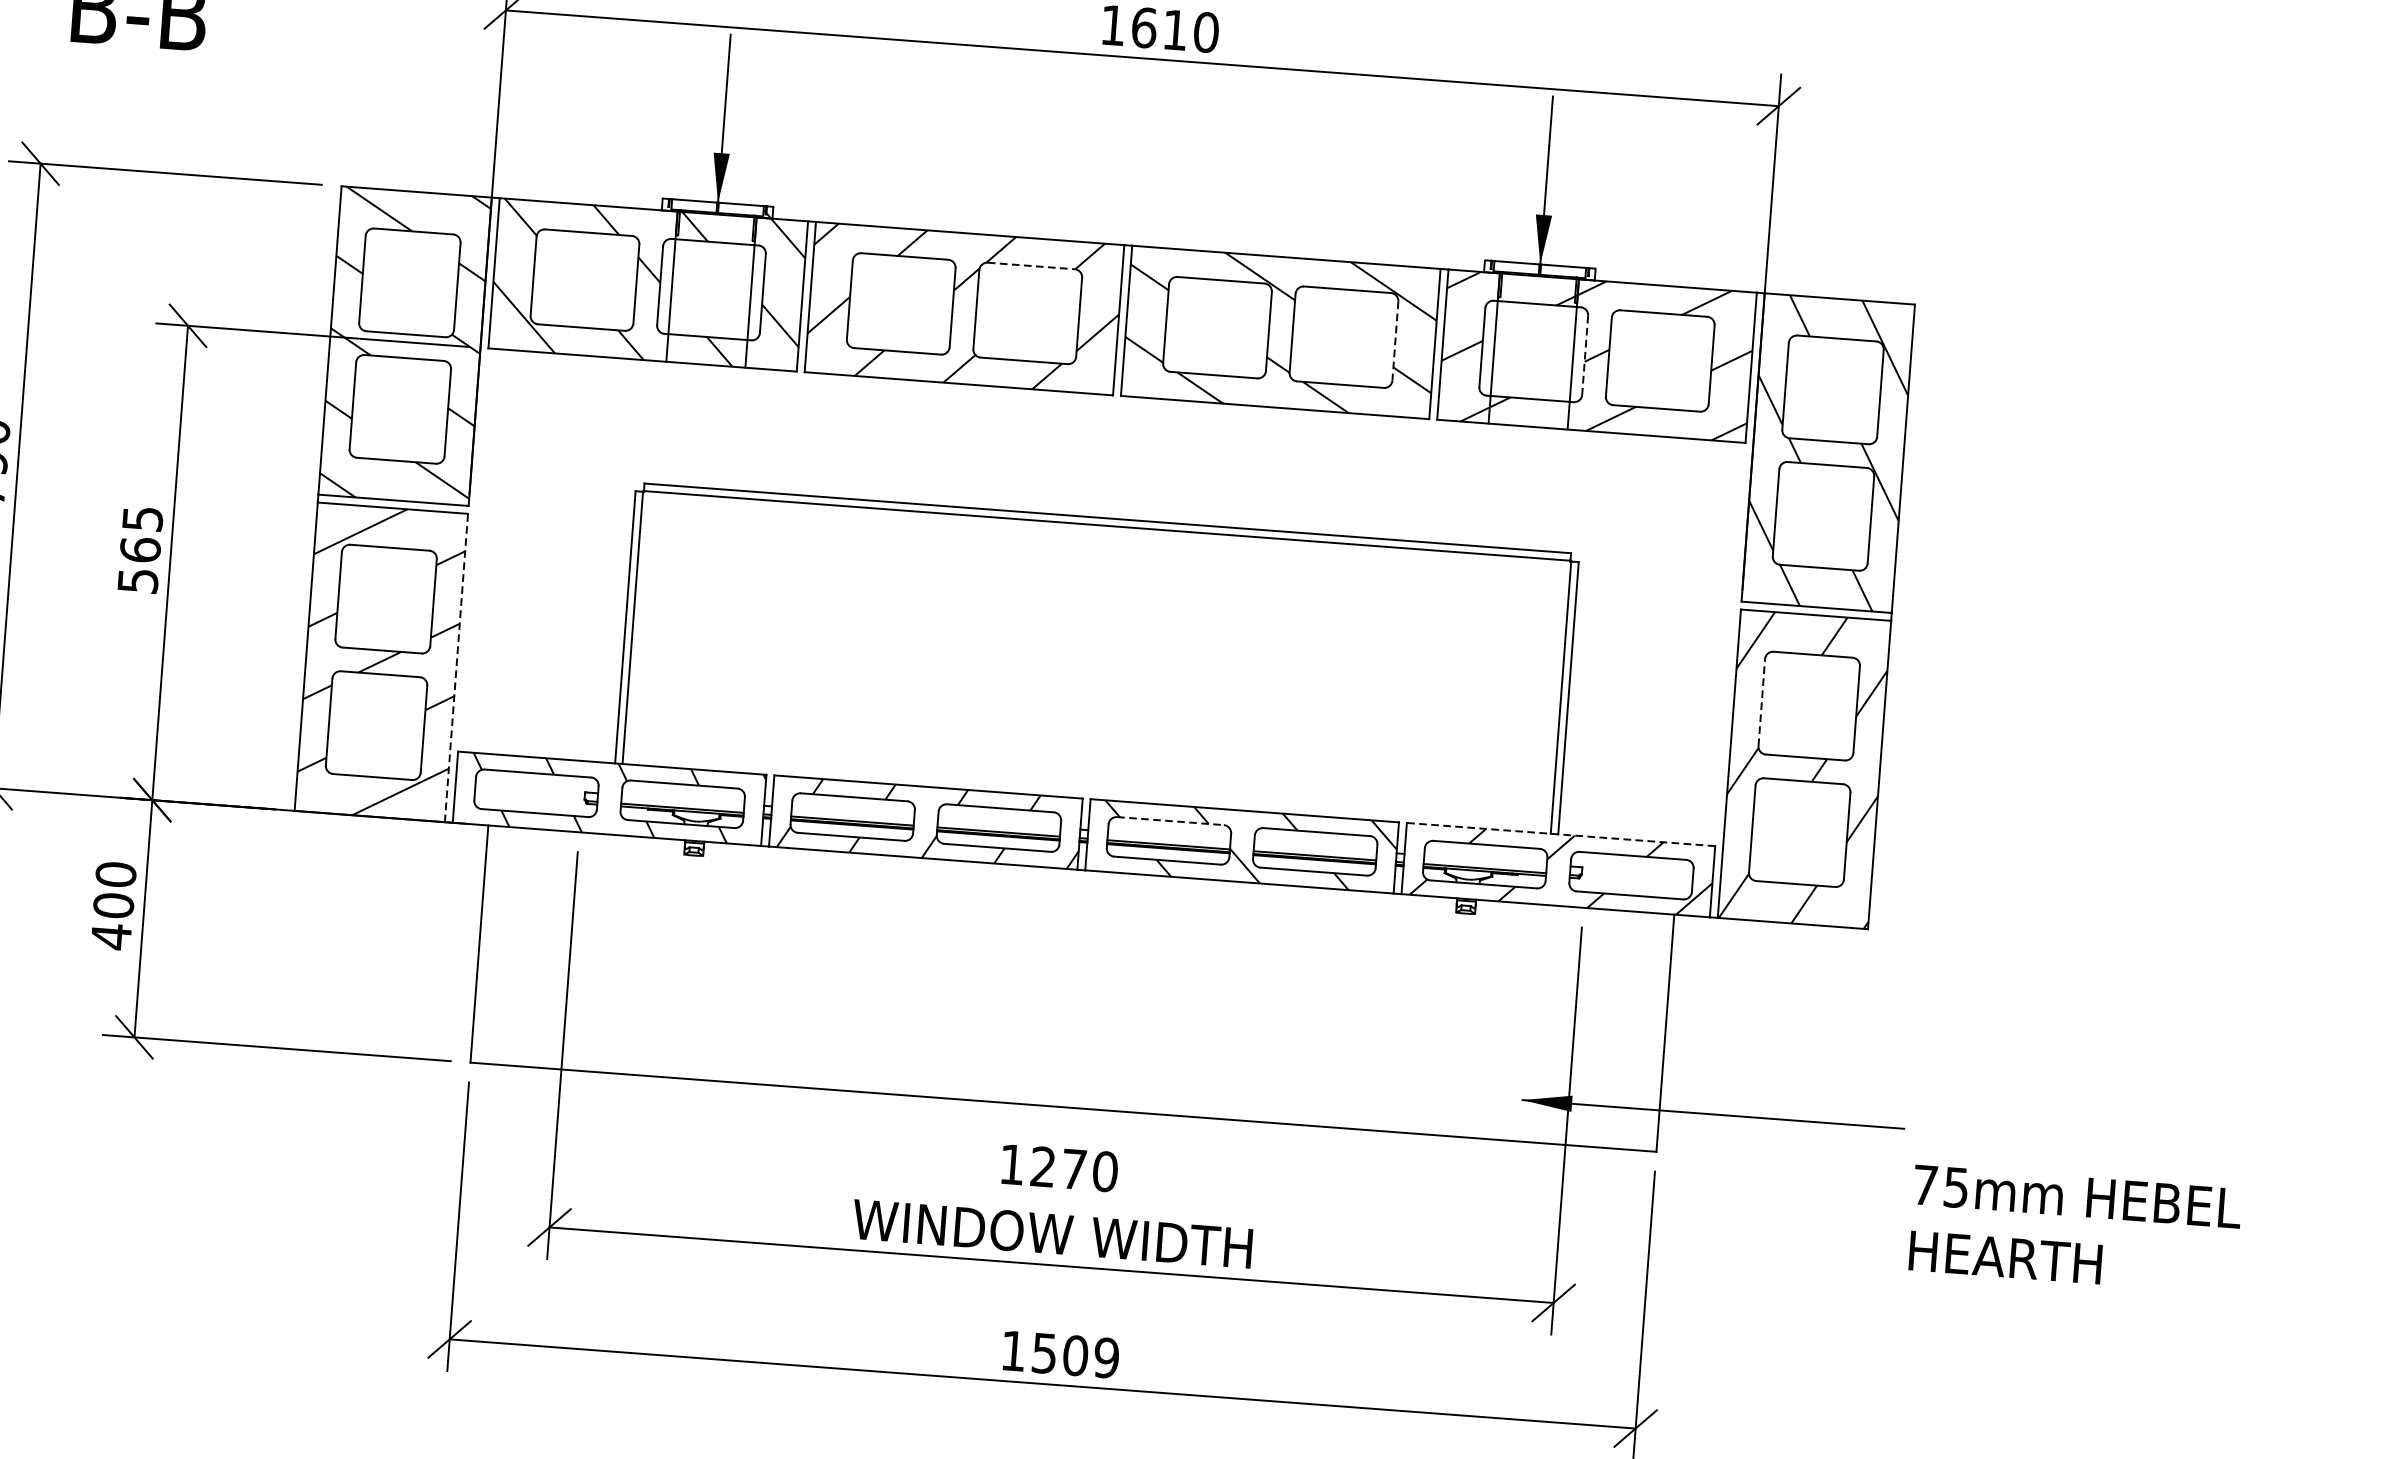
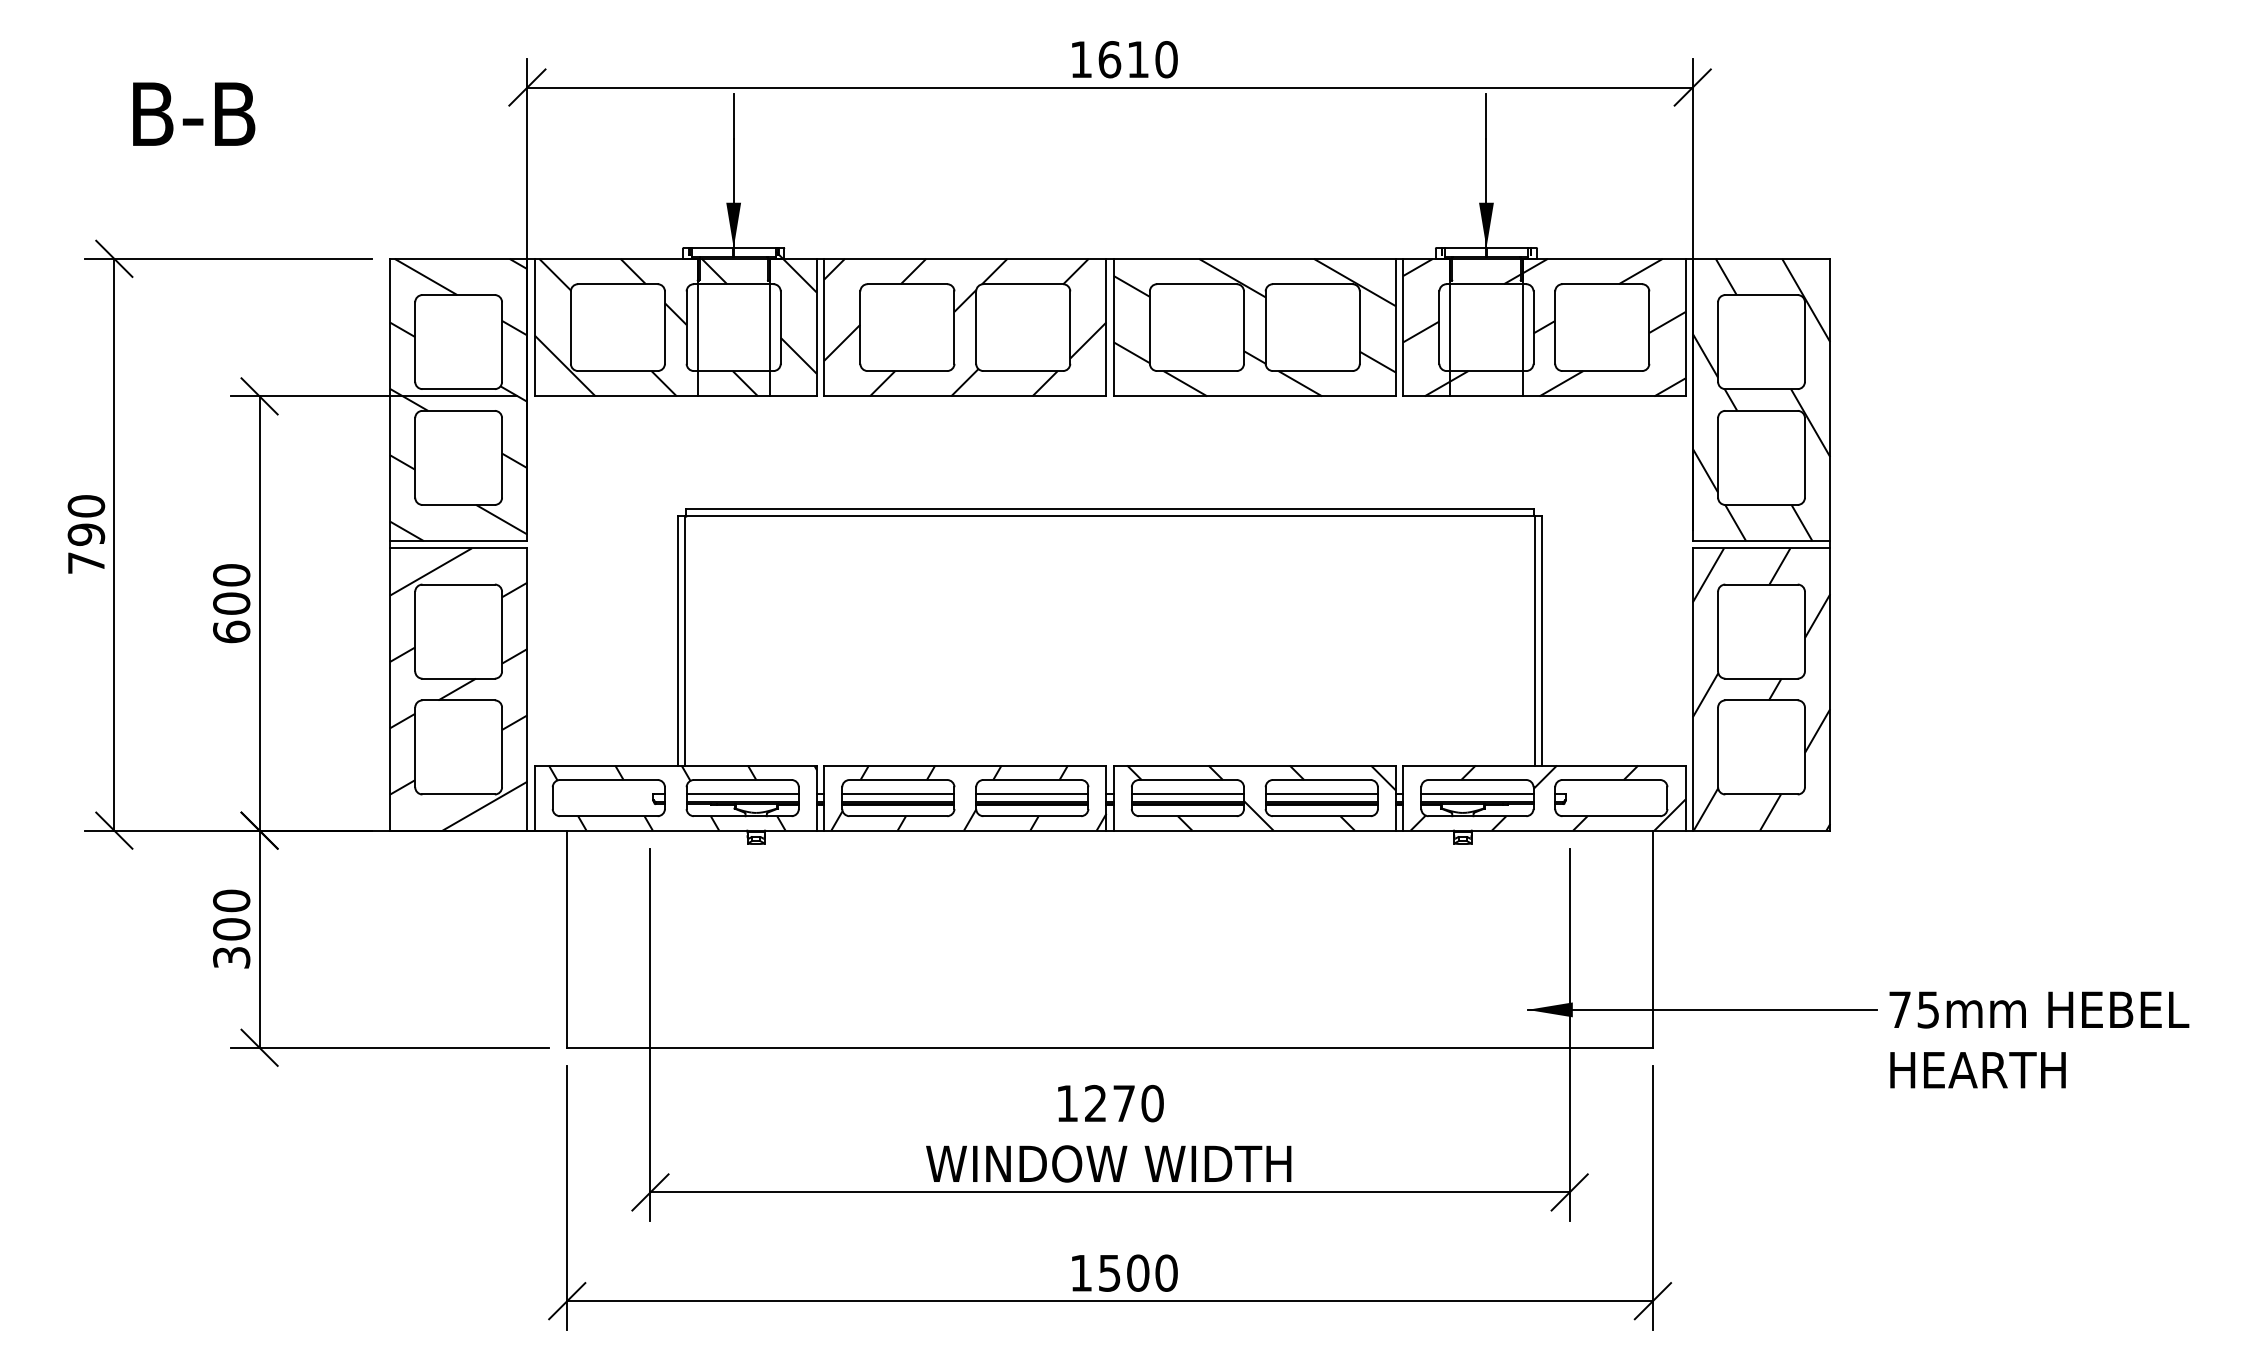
line: (1031, 266) -> (1023, 284), dashed -> solid
line: (1394, 342) -> (1359, 328), dashed -> solid
line: (1585, 356) -> (1533, 328), dashed -> solid
text: (140, 549) -> (231, 603), 565 -> 600
line: (456, 668) -> (527, 689), dashed -> solid
line: (1762, 702) -> (1718, 631), dashed -> solid
line: (682, 799) -> (742, 793), added
line: (853, 812) -> (898, 793), added
line: (1169, 821) -> (1187, 780), dashed -> solid
line: (999, 823) -> (1032, 793), added
line: (1560, 834) -> (1543, 765), dashed -> solid
line: (1168, 835) -> (1187, 793), added
line: (1315, 846) -> (1321, 793), added
line: (1485, 859) -> (1477, 793), added
text: (111, 936) -> (231, 957), 400 -> 300
text: (2075, 1229) -> (2039, 1039), moved
text: (1106, 1357) -> (1166, 1272), 1509 -> 1500

